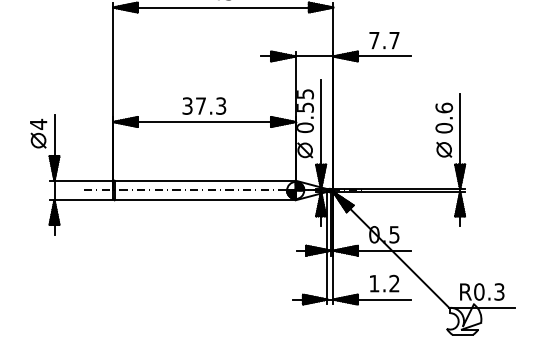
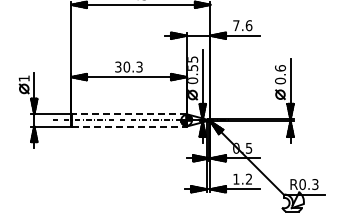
text: (393, 40) -> (248, 25), 7.7 -> 7.6
text: (200, 105) -> (126, 66), 37.3 -> 30.3
text: (37, 124) -> (23, 78), 4 -> 1
line: (203, 181) -> (128, 114), solid -> dashed
line: (205, 200) -> (129, 126), solid -> dashed

